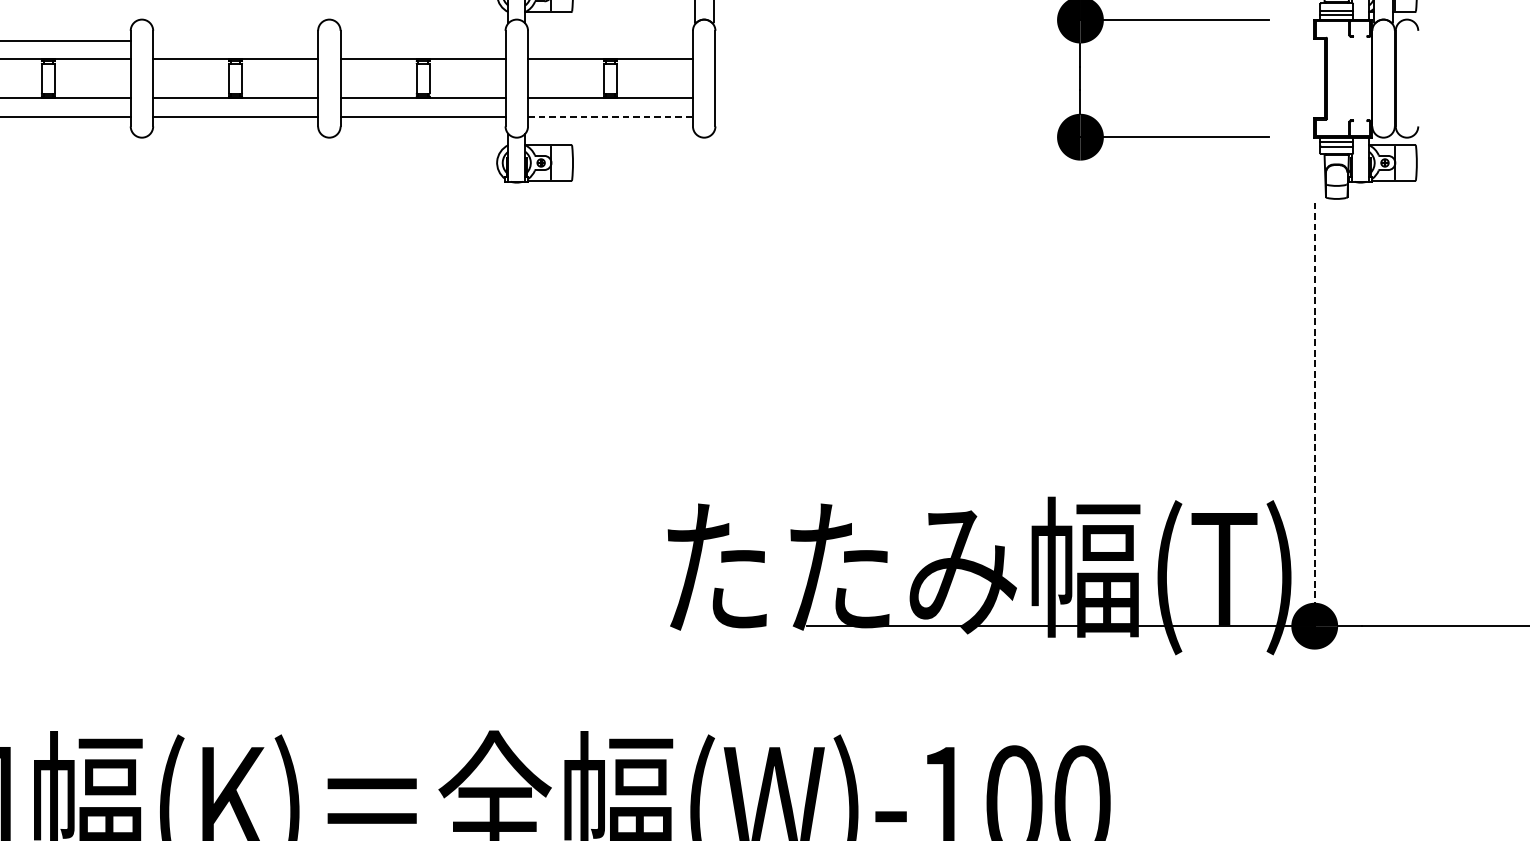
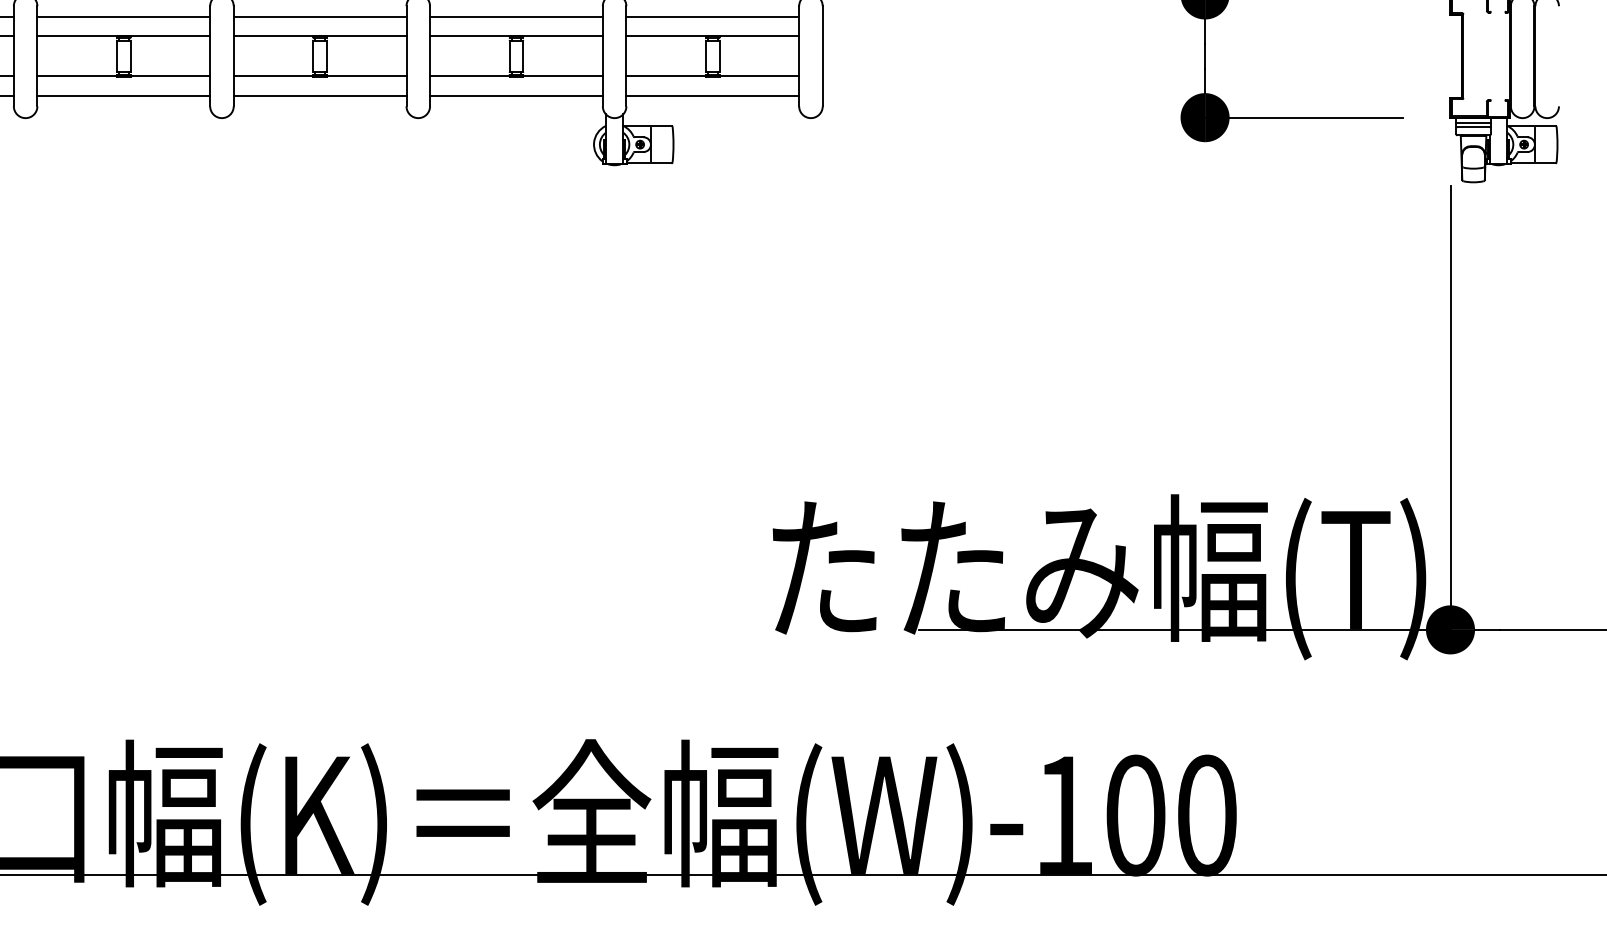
line: (235, 40) -> (319, 16), added
line: (423, 40) -> (516, 16), added
line: (610, 40) -> (712, 16), added
line: (611, 117) -> (713, 96), dashed -> solid
line: (1314, 415) -> (1450, 409), dashed -> solid

